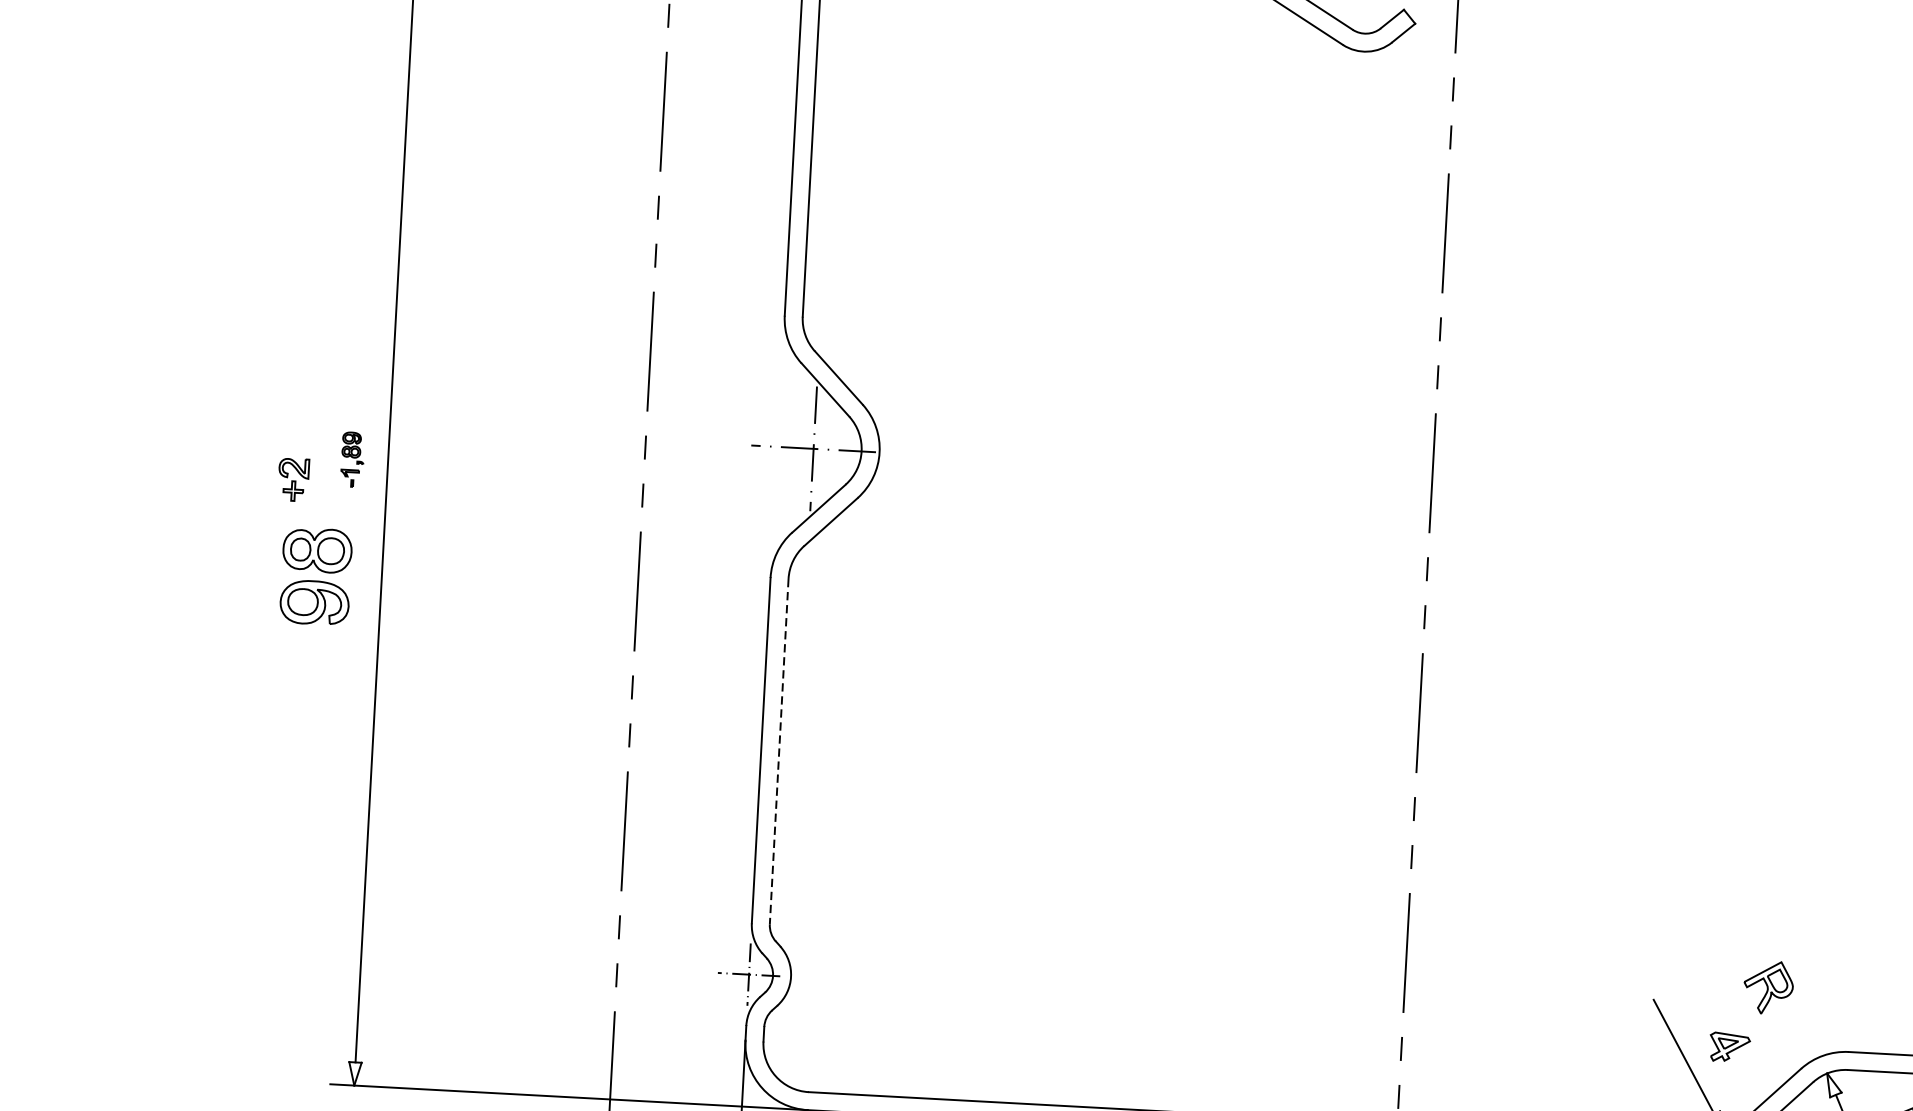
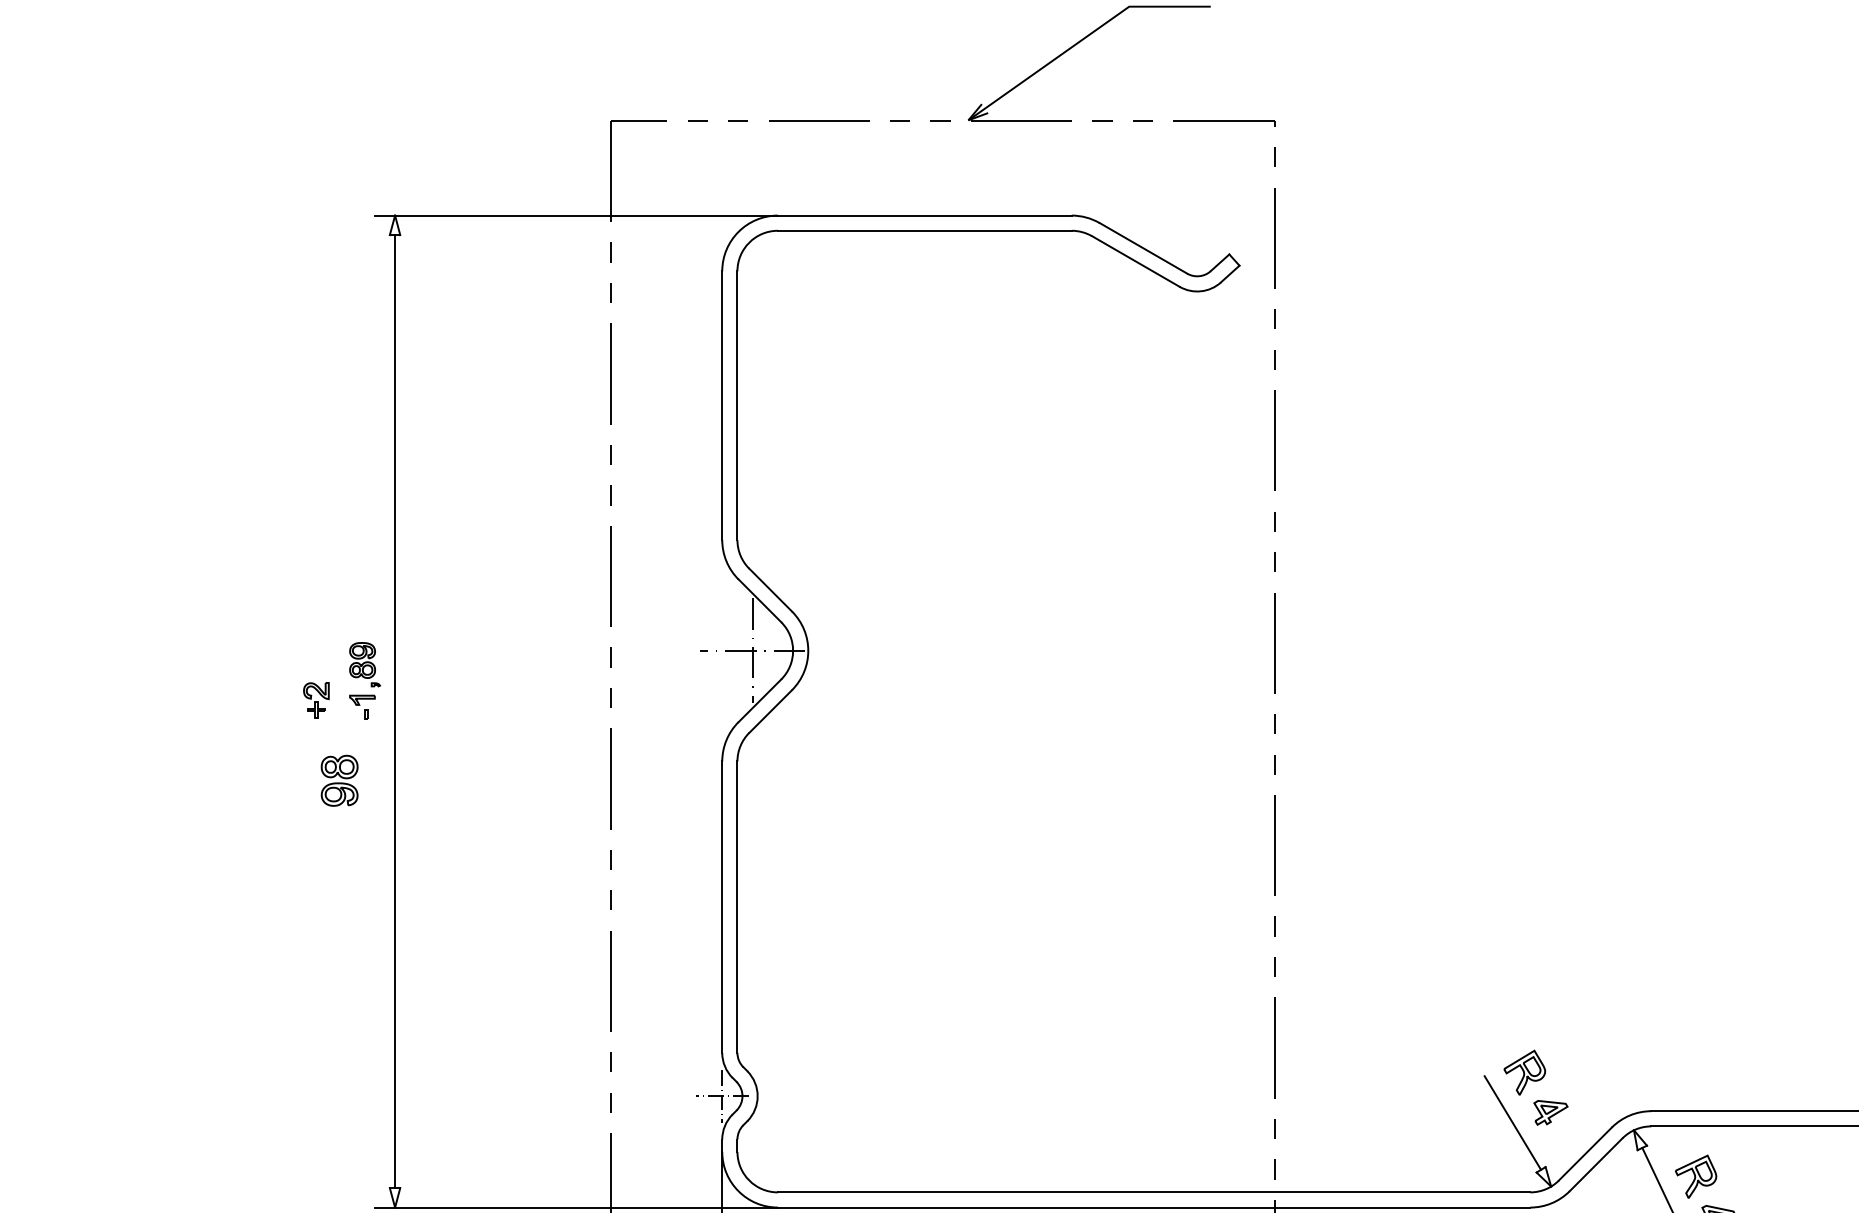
part: (353, 459) -> (365, 680), size x1.67
part: (315, 575) -> (339, 780), size x0.62
line: (779, 751) -> (737, 907), dashed -> solid
part: (1768, 987) -> (1524, 1072), moved

